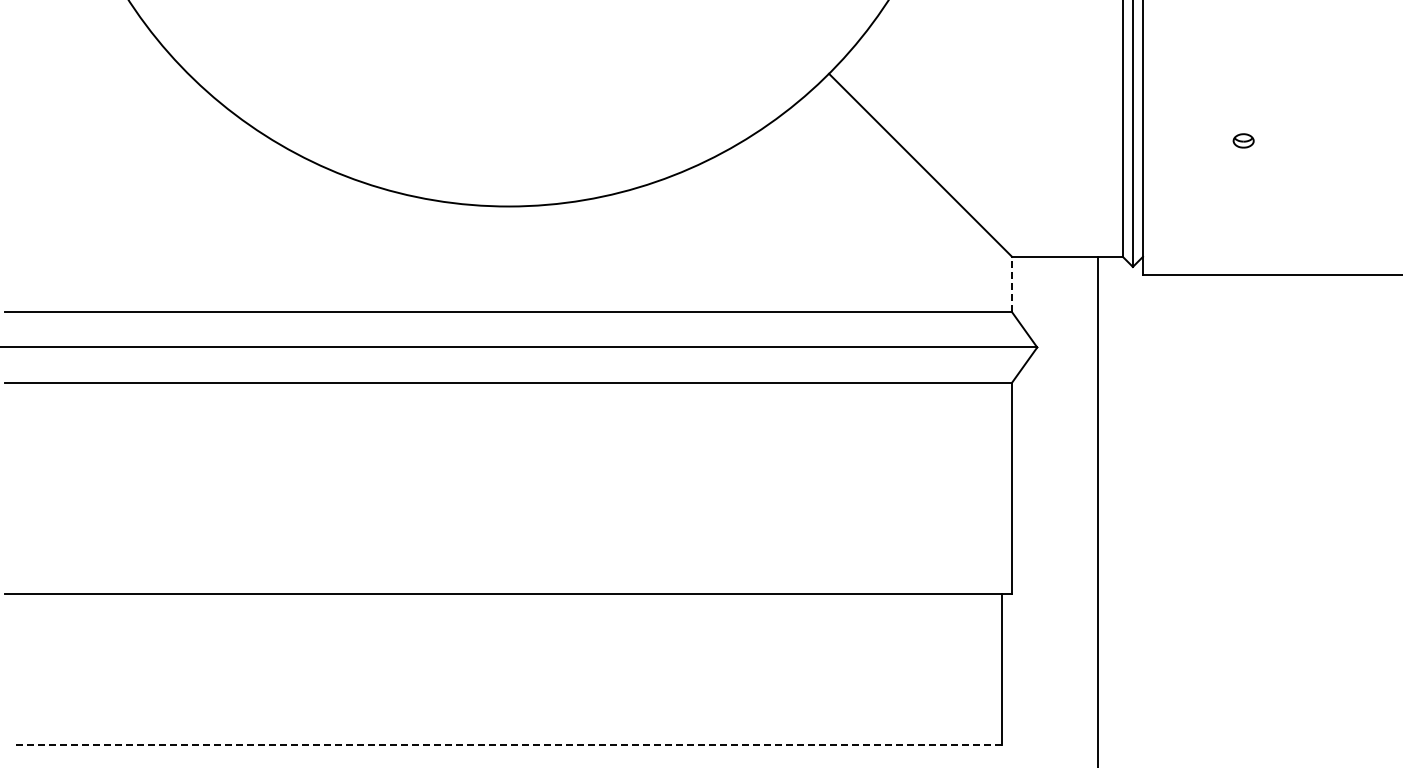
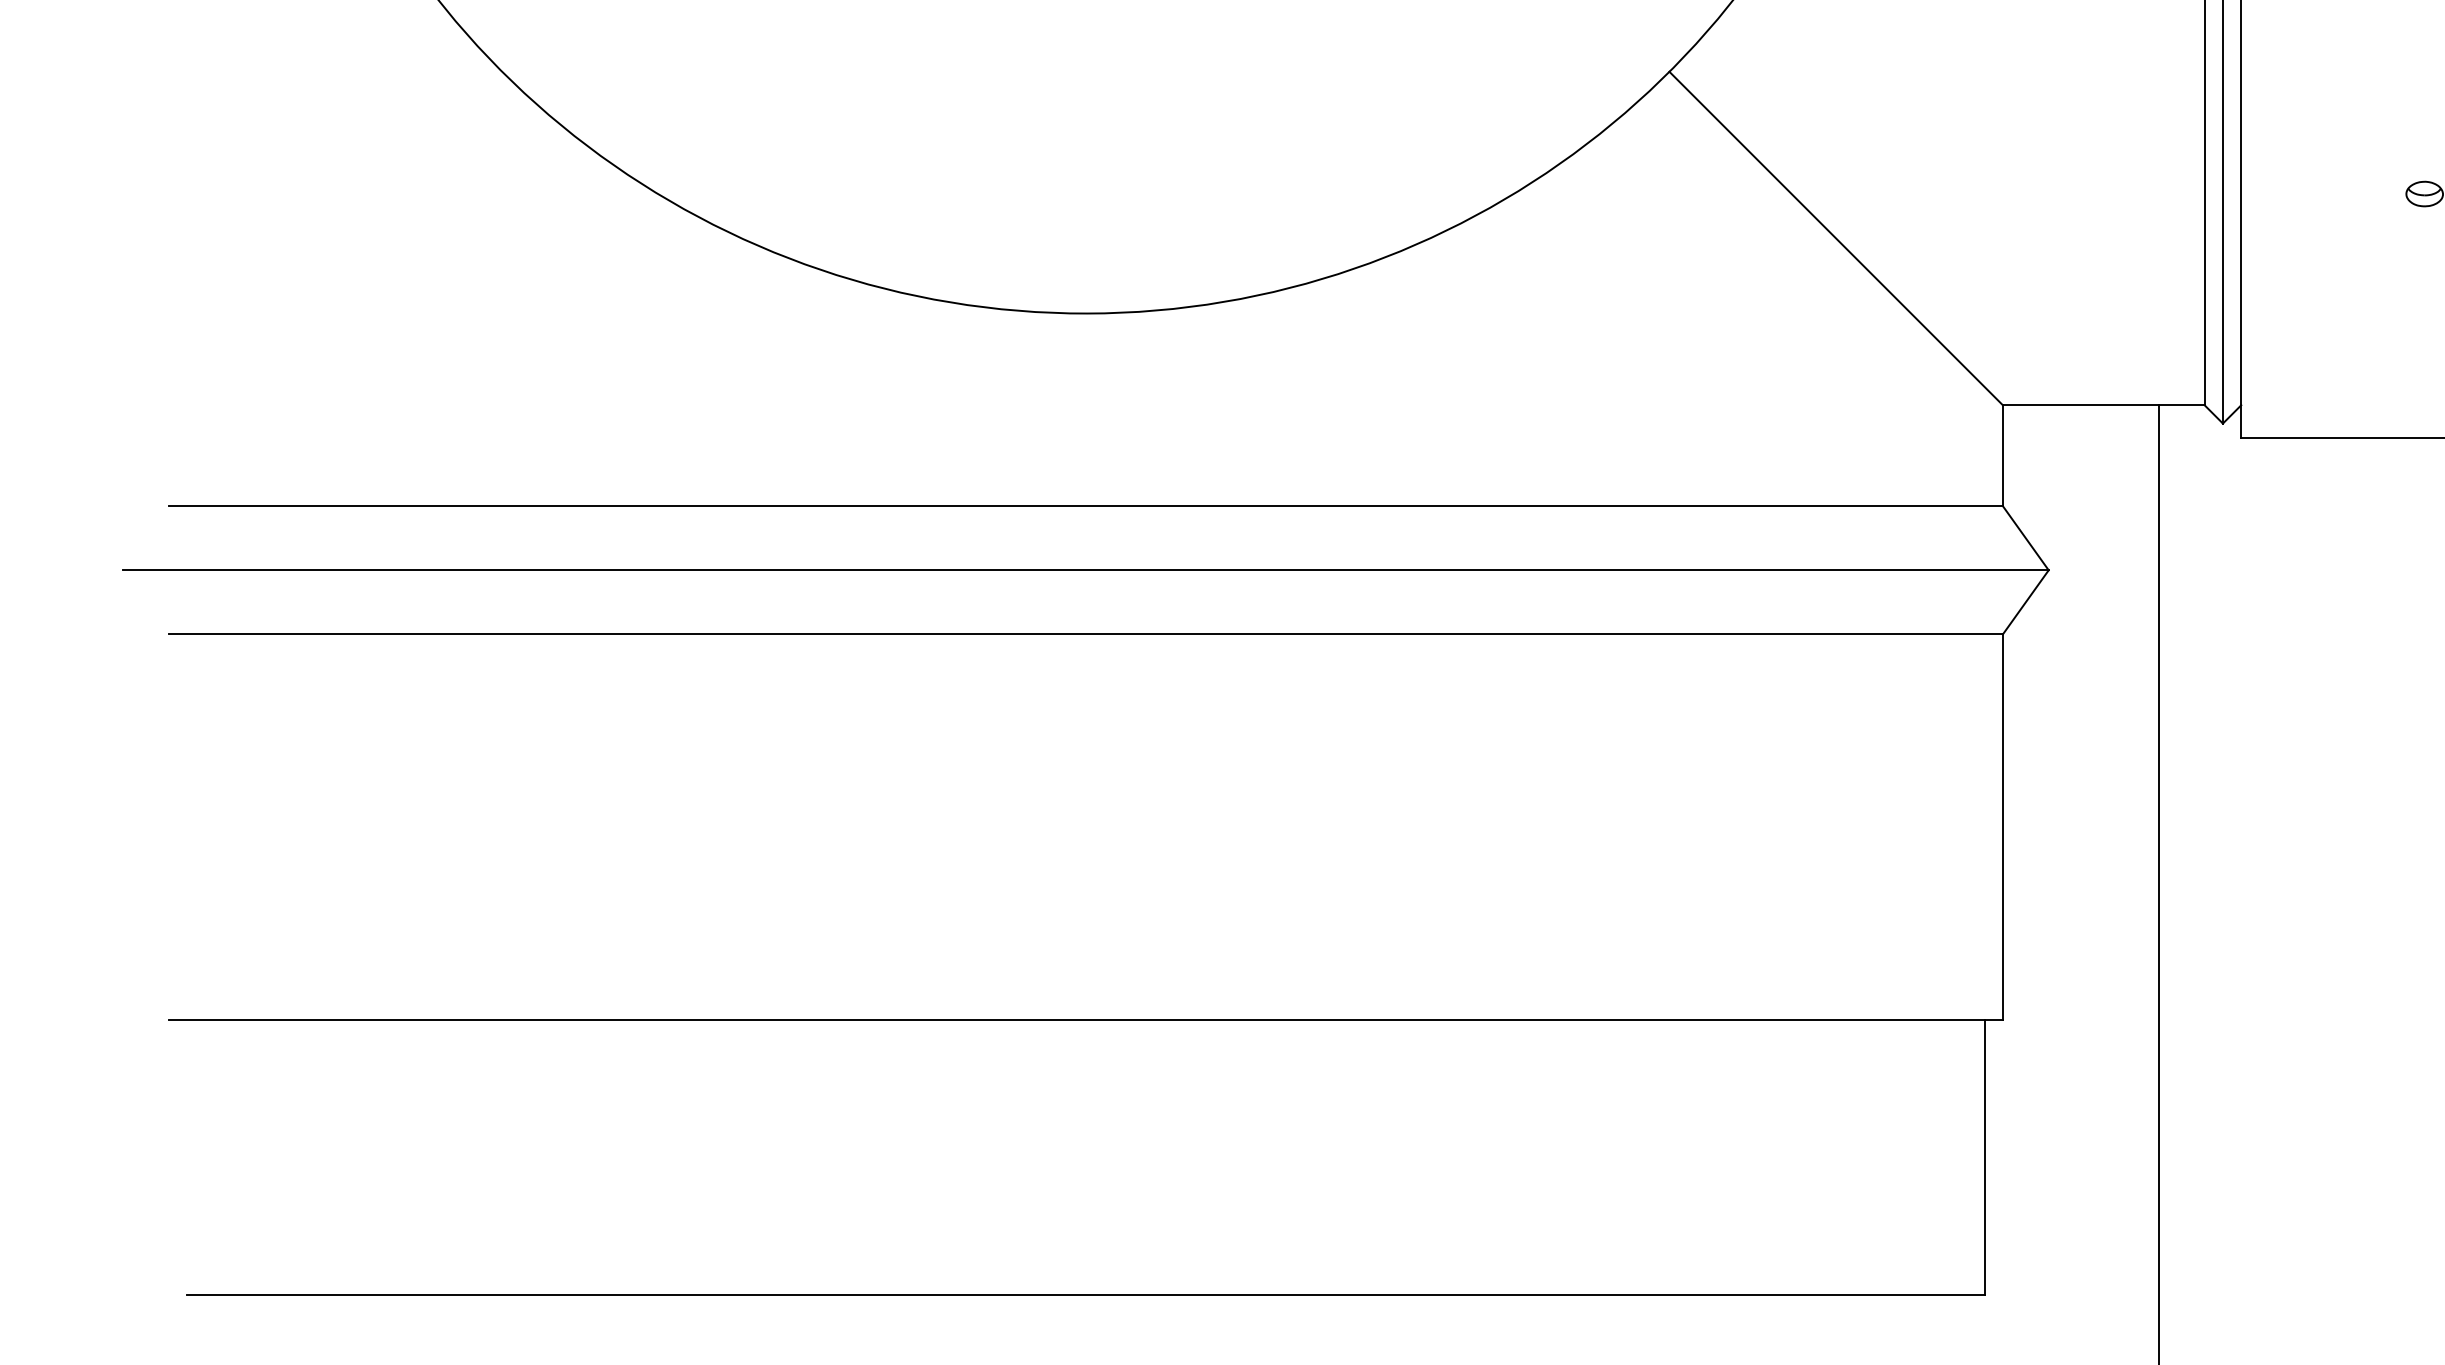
line: (1012, 284) -> (2003, 455), dashed -> solid
line: (508, 745) -> (1085, 1295), dashed -> solid

